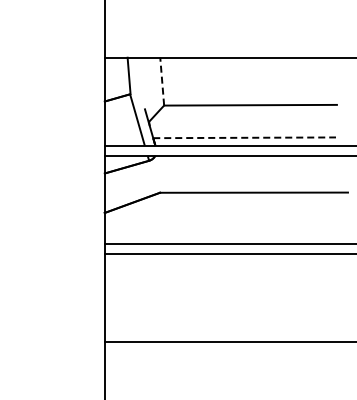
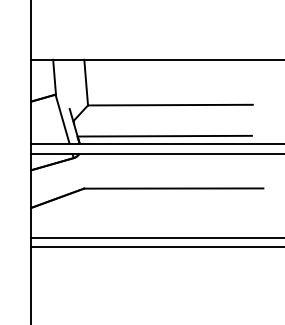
line: (162, 81) -> (86, 82), dashed -> solid
line: (245, 137) -> (165, 135), dashed -> solid

